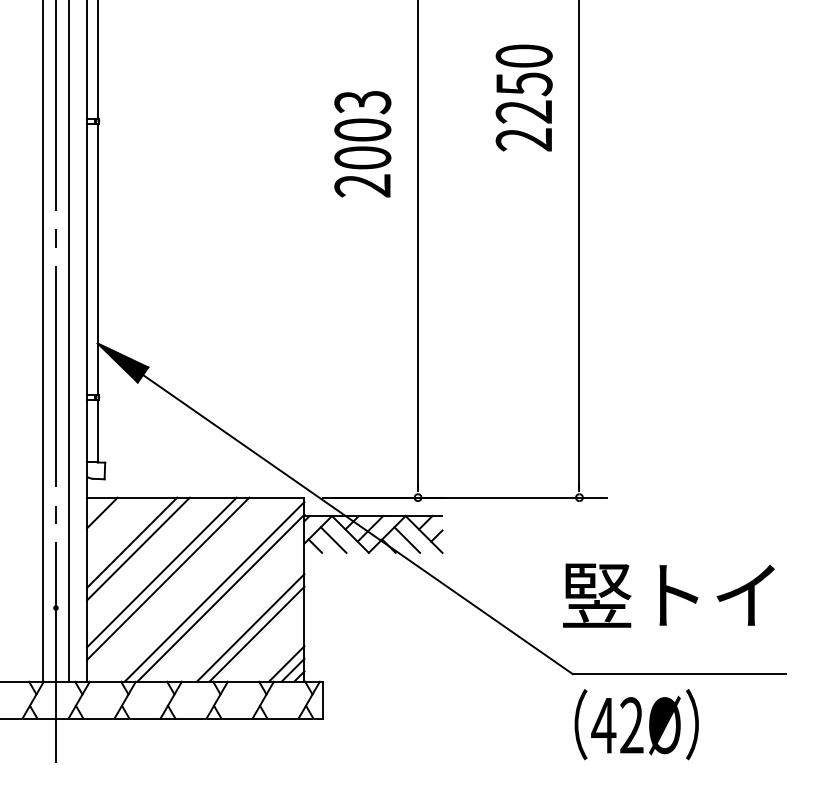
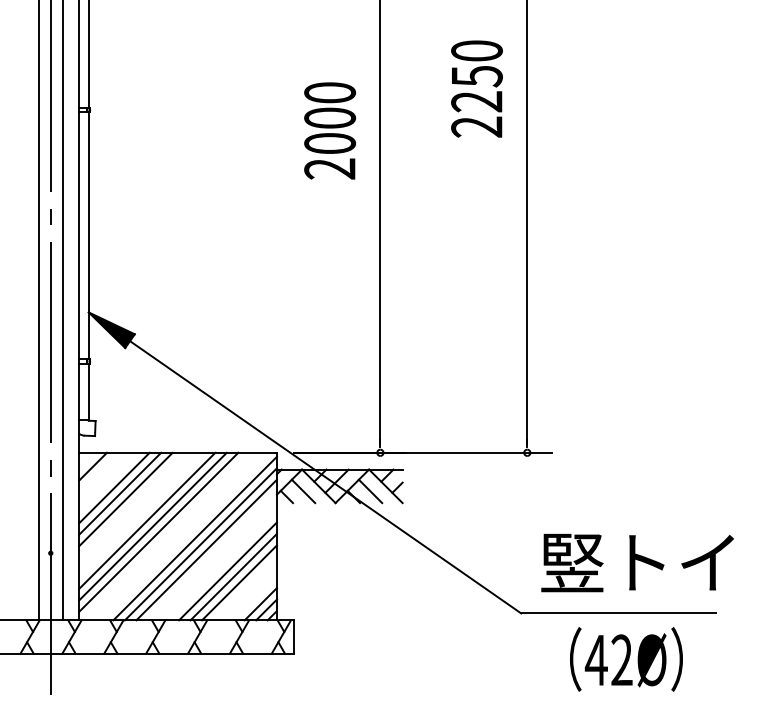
text: (362, 101) -> (329, 92), 2003 -> 2000
line: (125, 535) -> (114, 487), added
line: (174, 584) -> (158, 531), added
text: (668, 595) -> (637, 562), moved
line: (227, 603) -> (206, 549), added
line: (263, 640) -> (239, 582), added
text: (636, 724) -> (626, 659), moved

